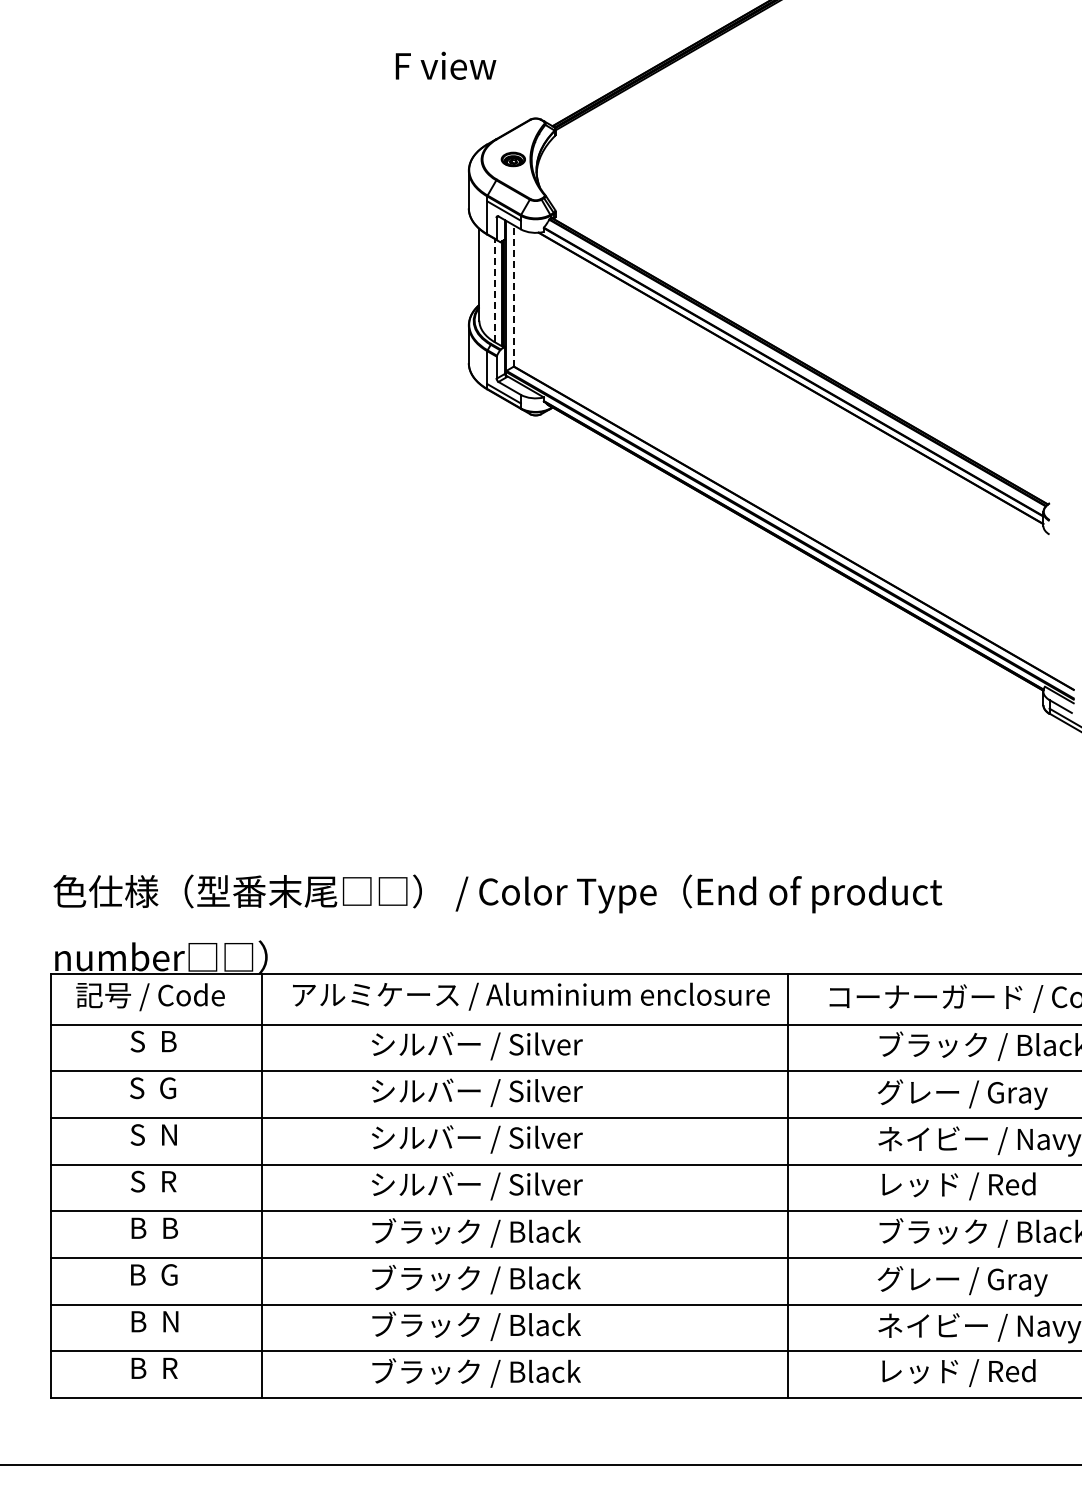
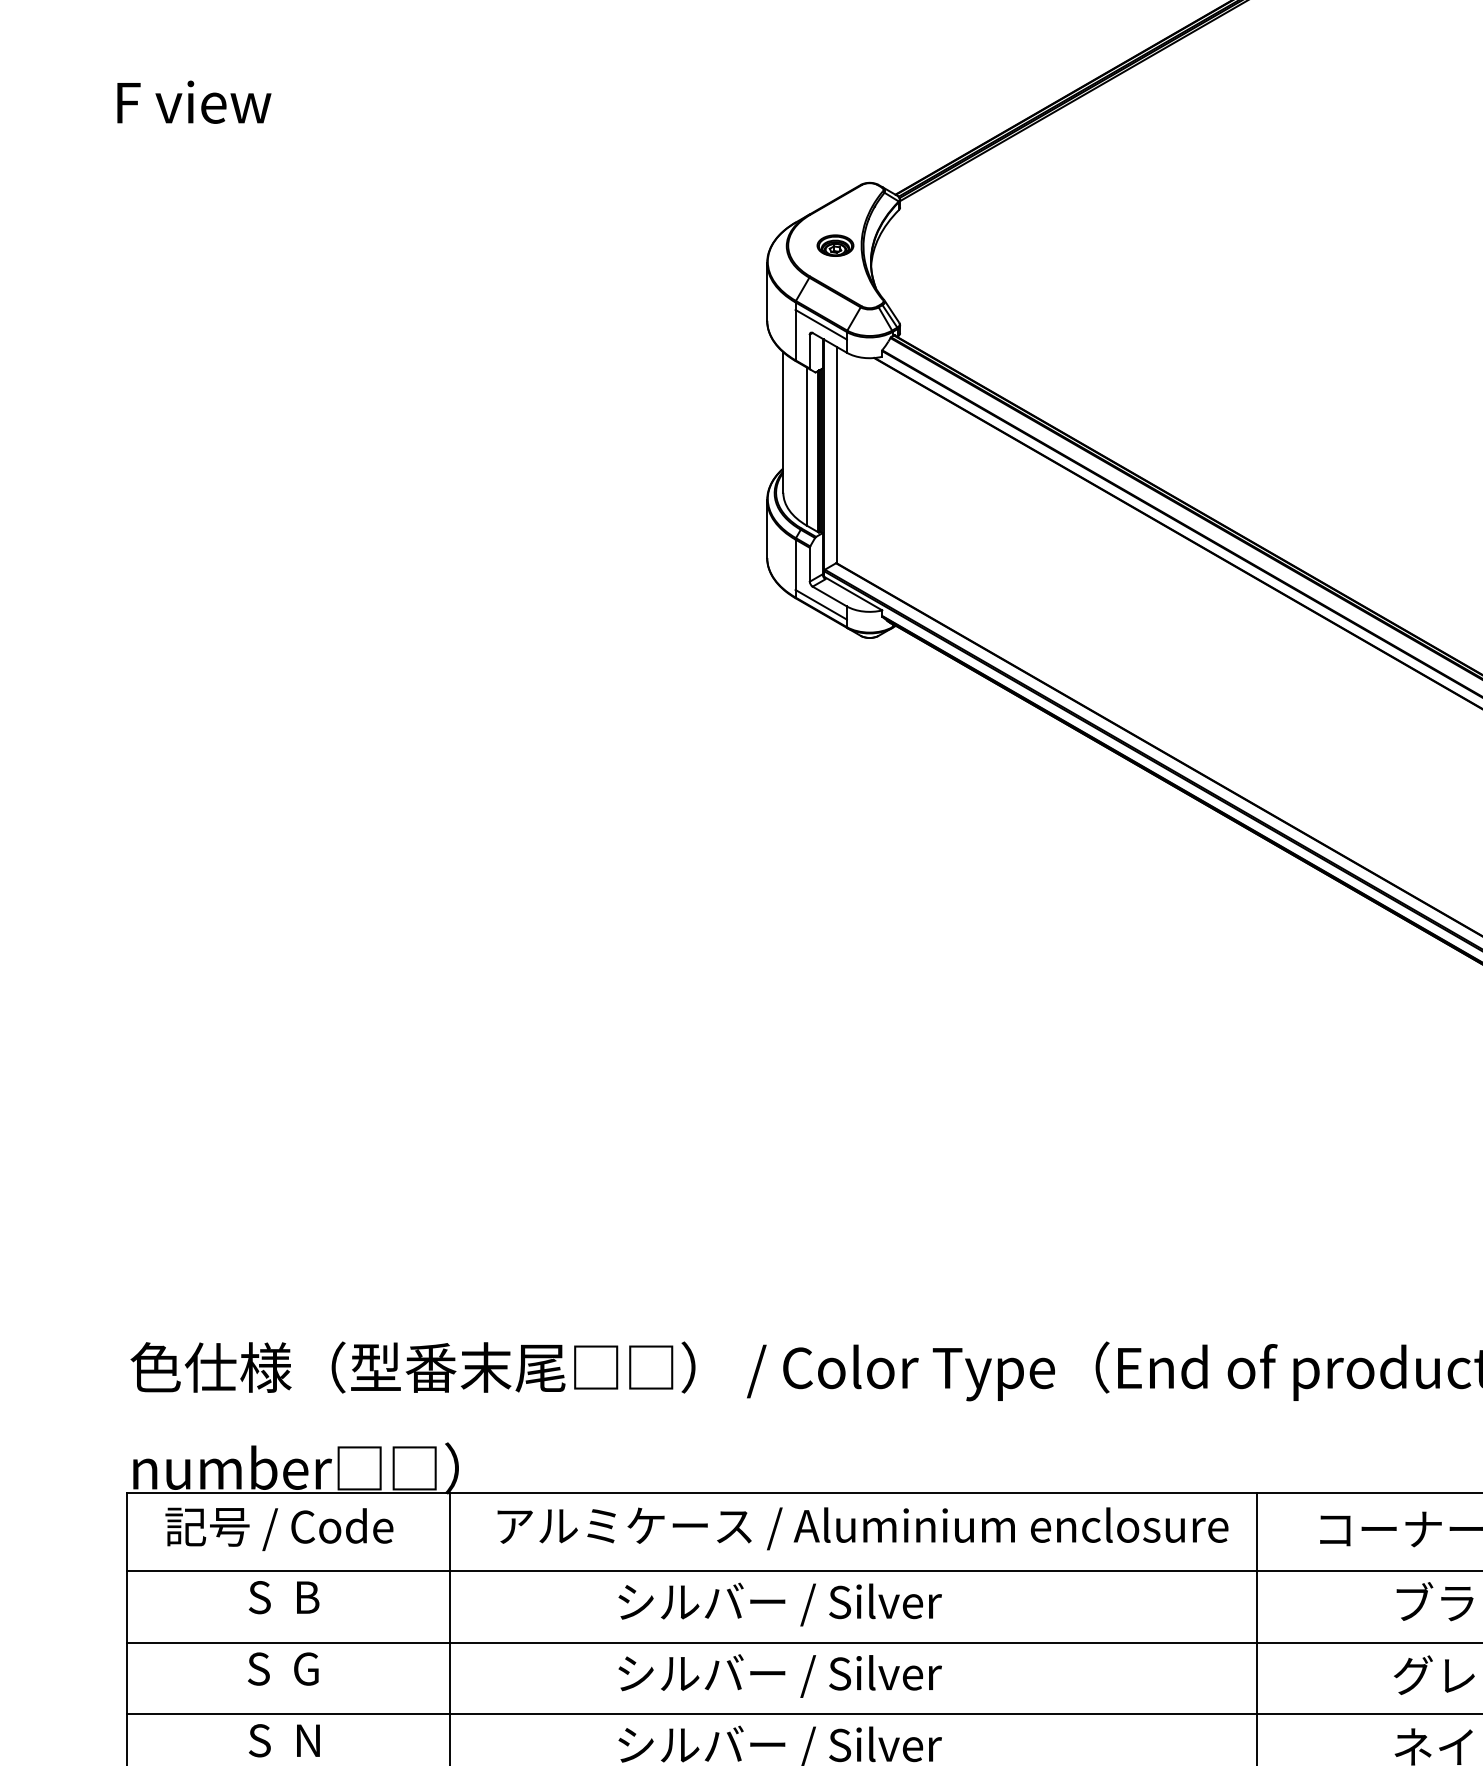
text: (445, 65) -> (193, 101), moved
line: (494, 290) -> (806, 446), dashed -> solid
line: (514, 296) -> (837, 455), dashed -> solid

